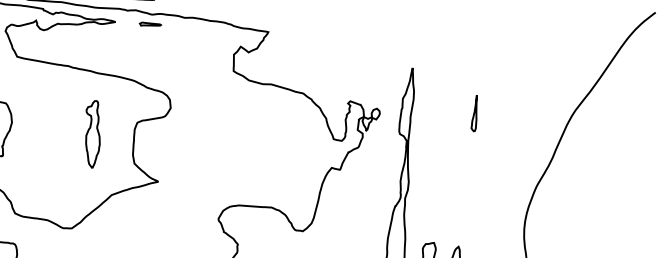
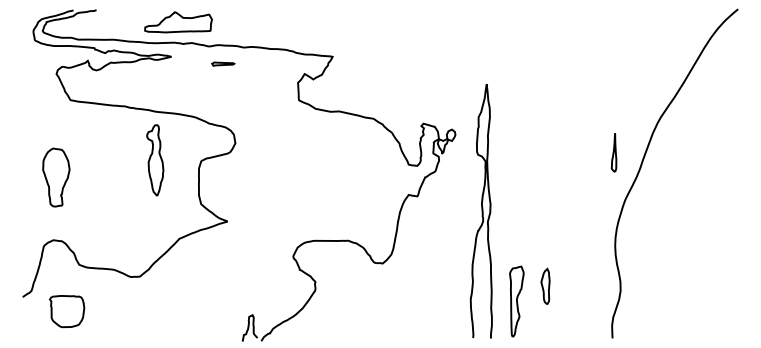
part: (150, 24) -> (223, 63), moved
part: (474, 113) -> (613, 152), moved
part: (92, 134) -> (155, 160), moved

